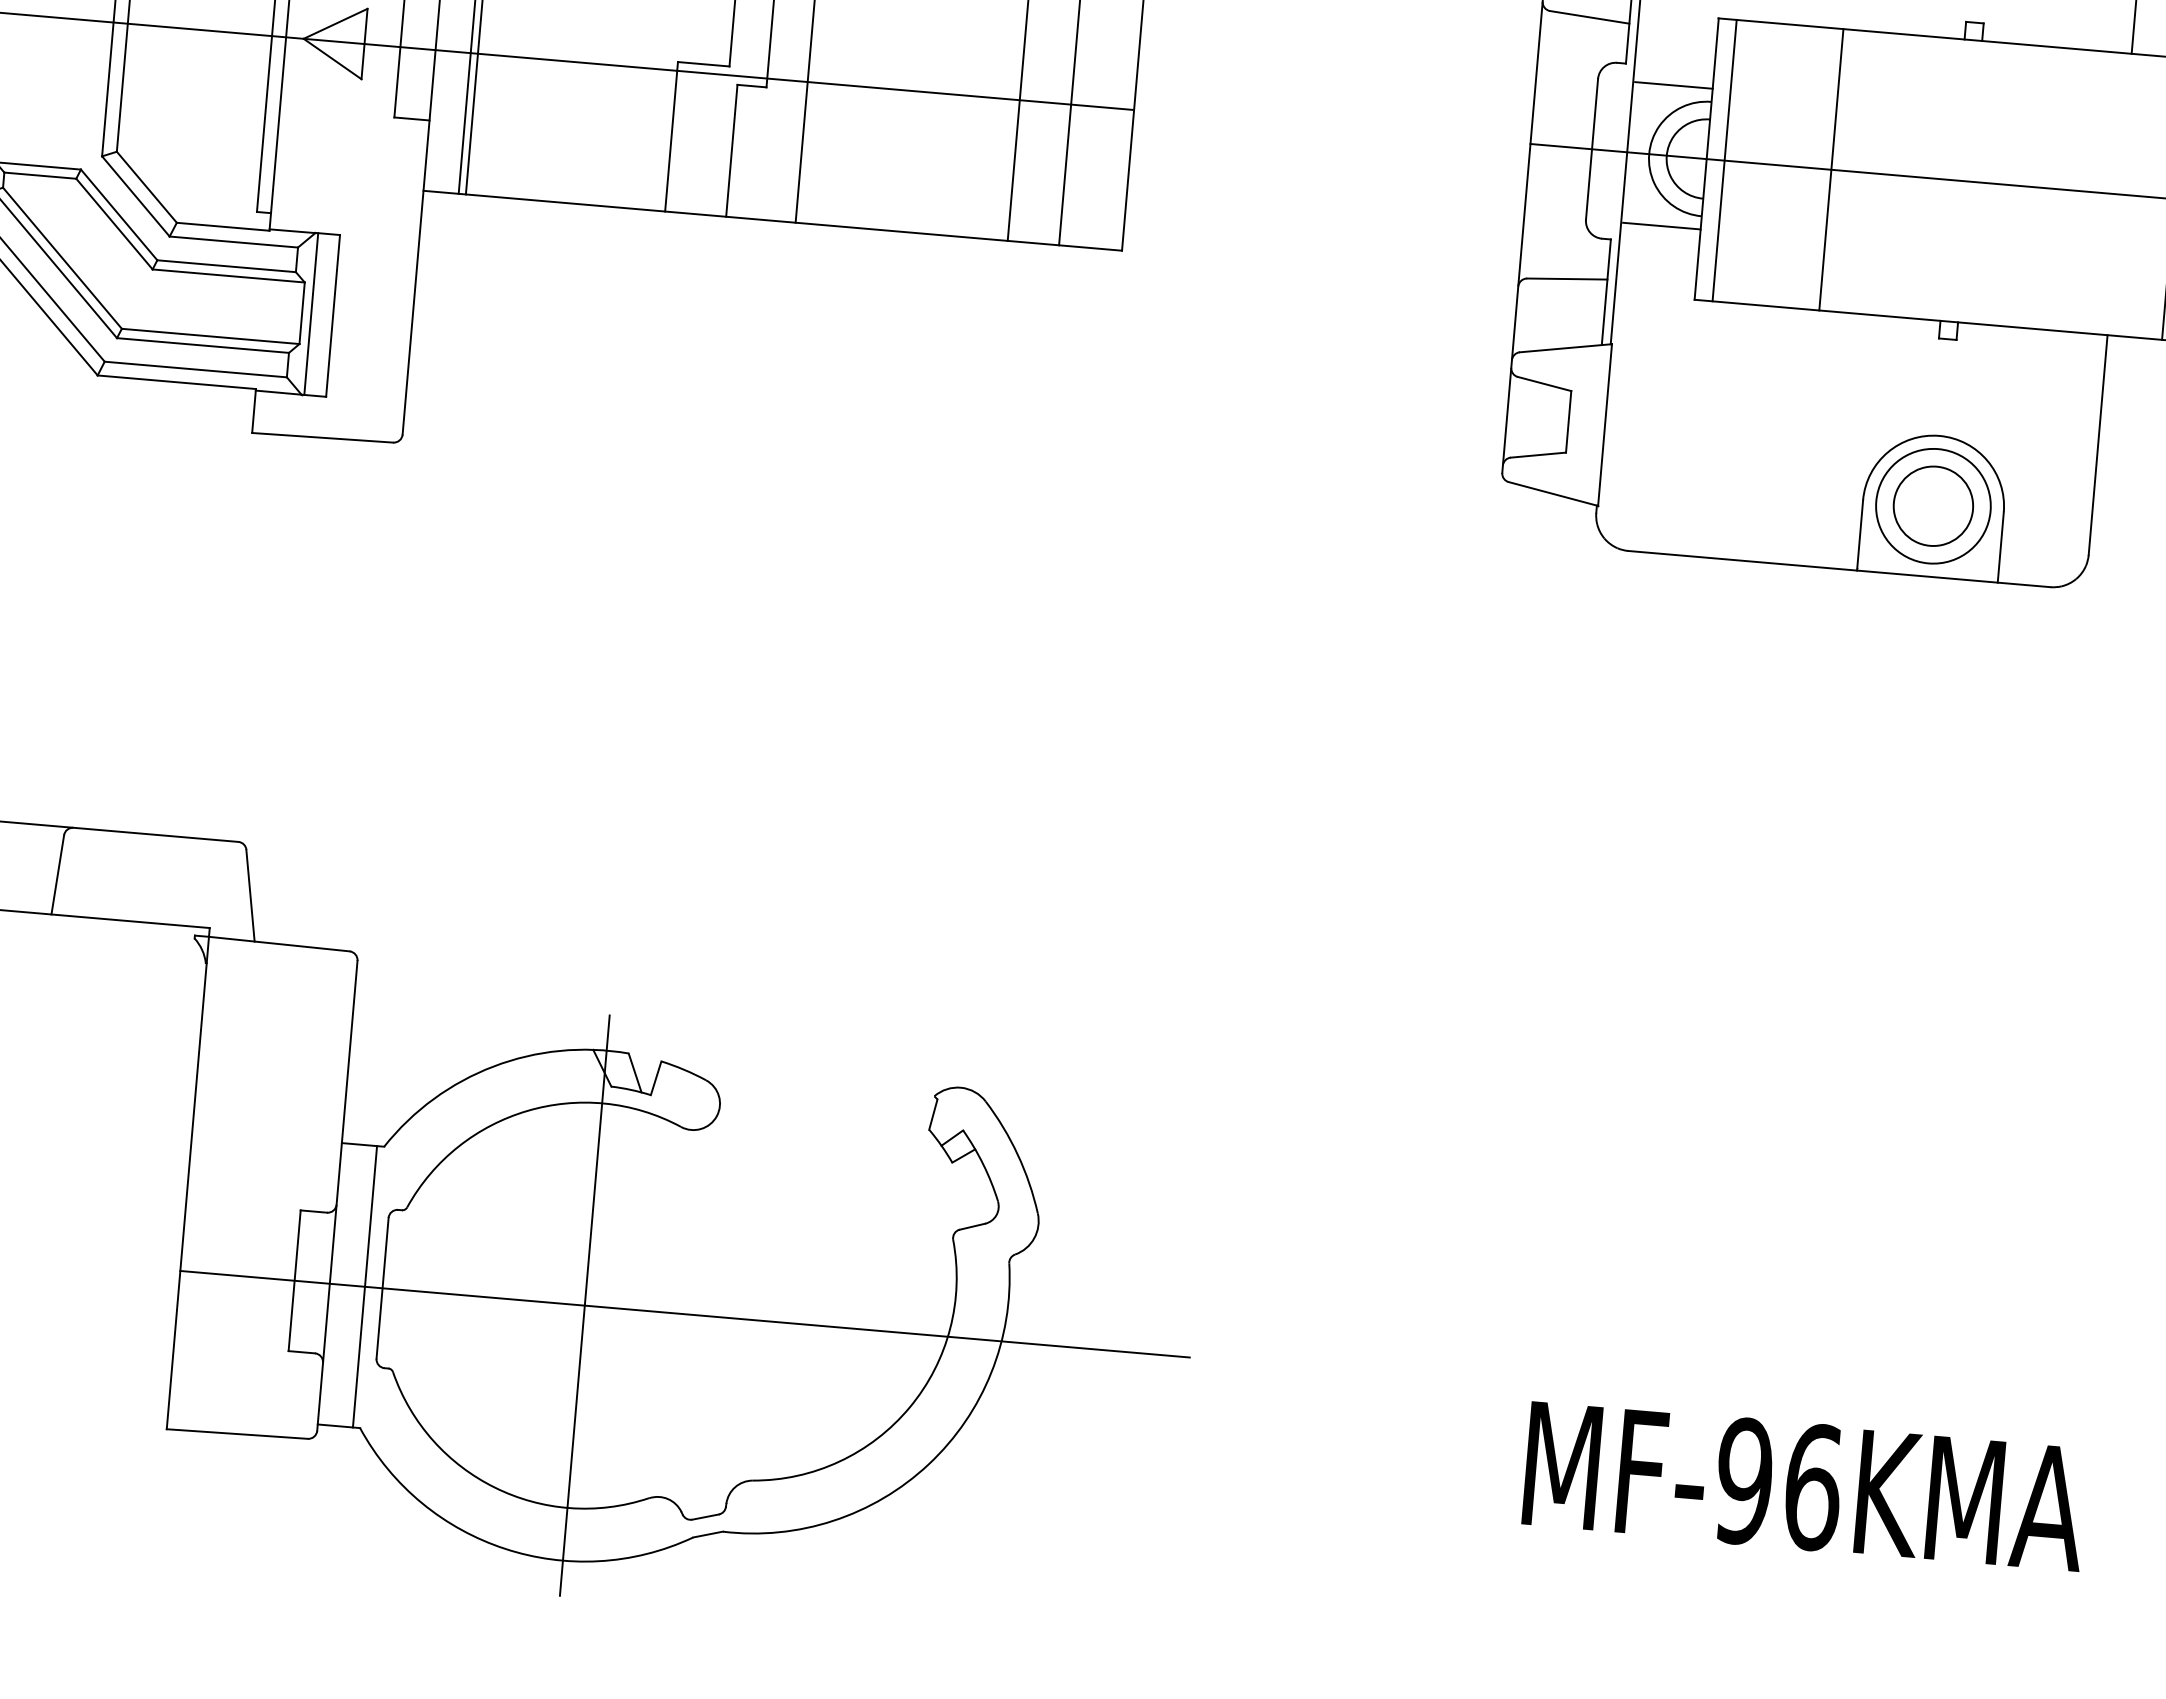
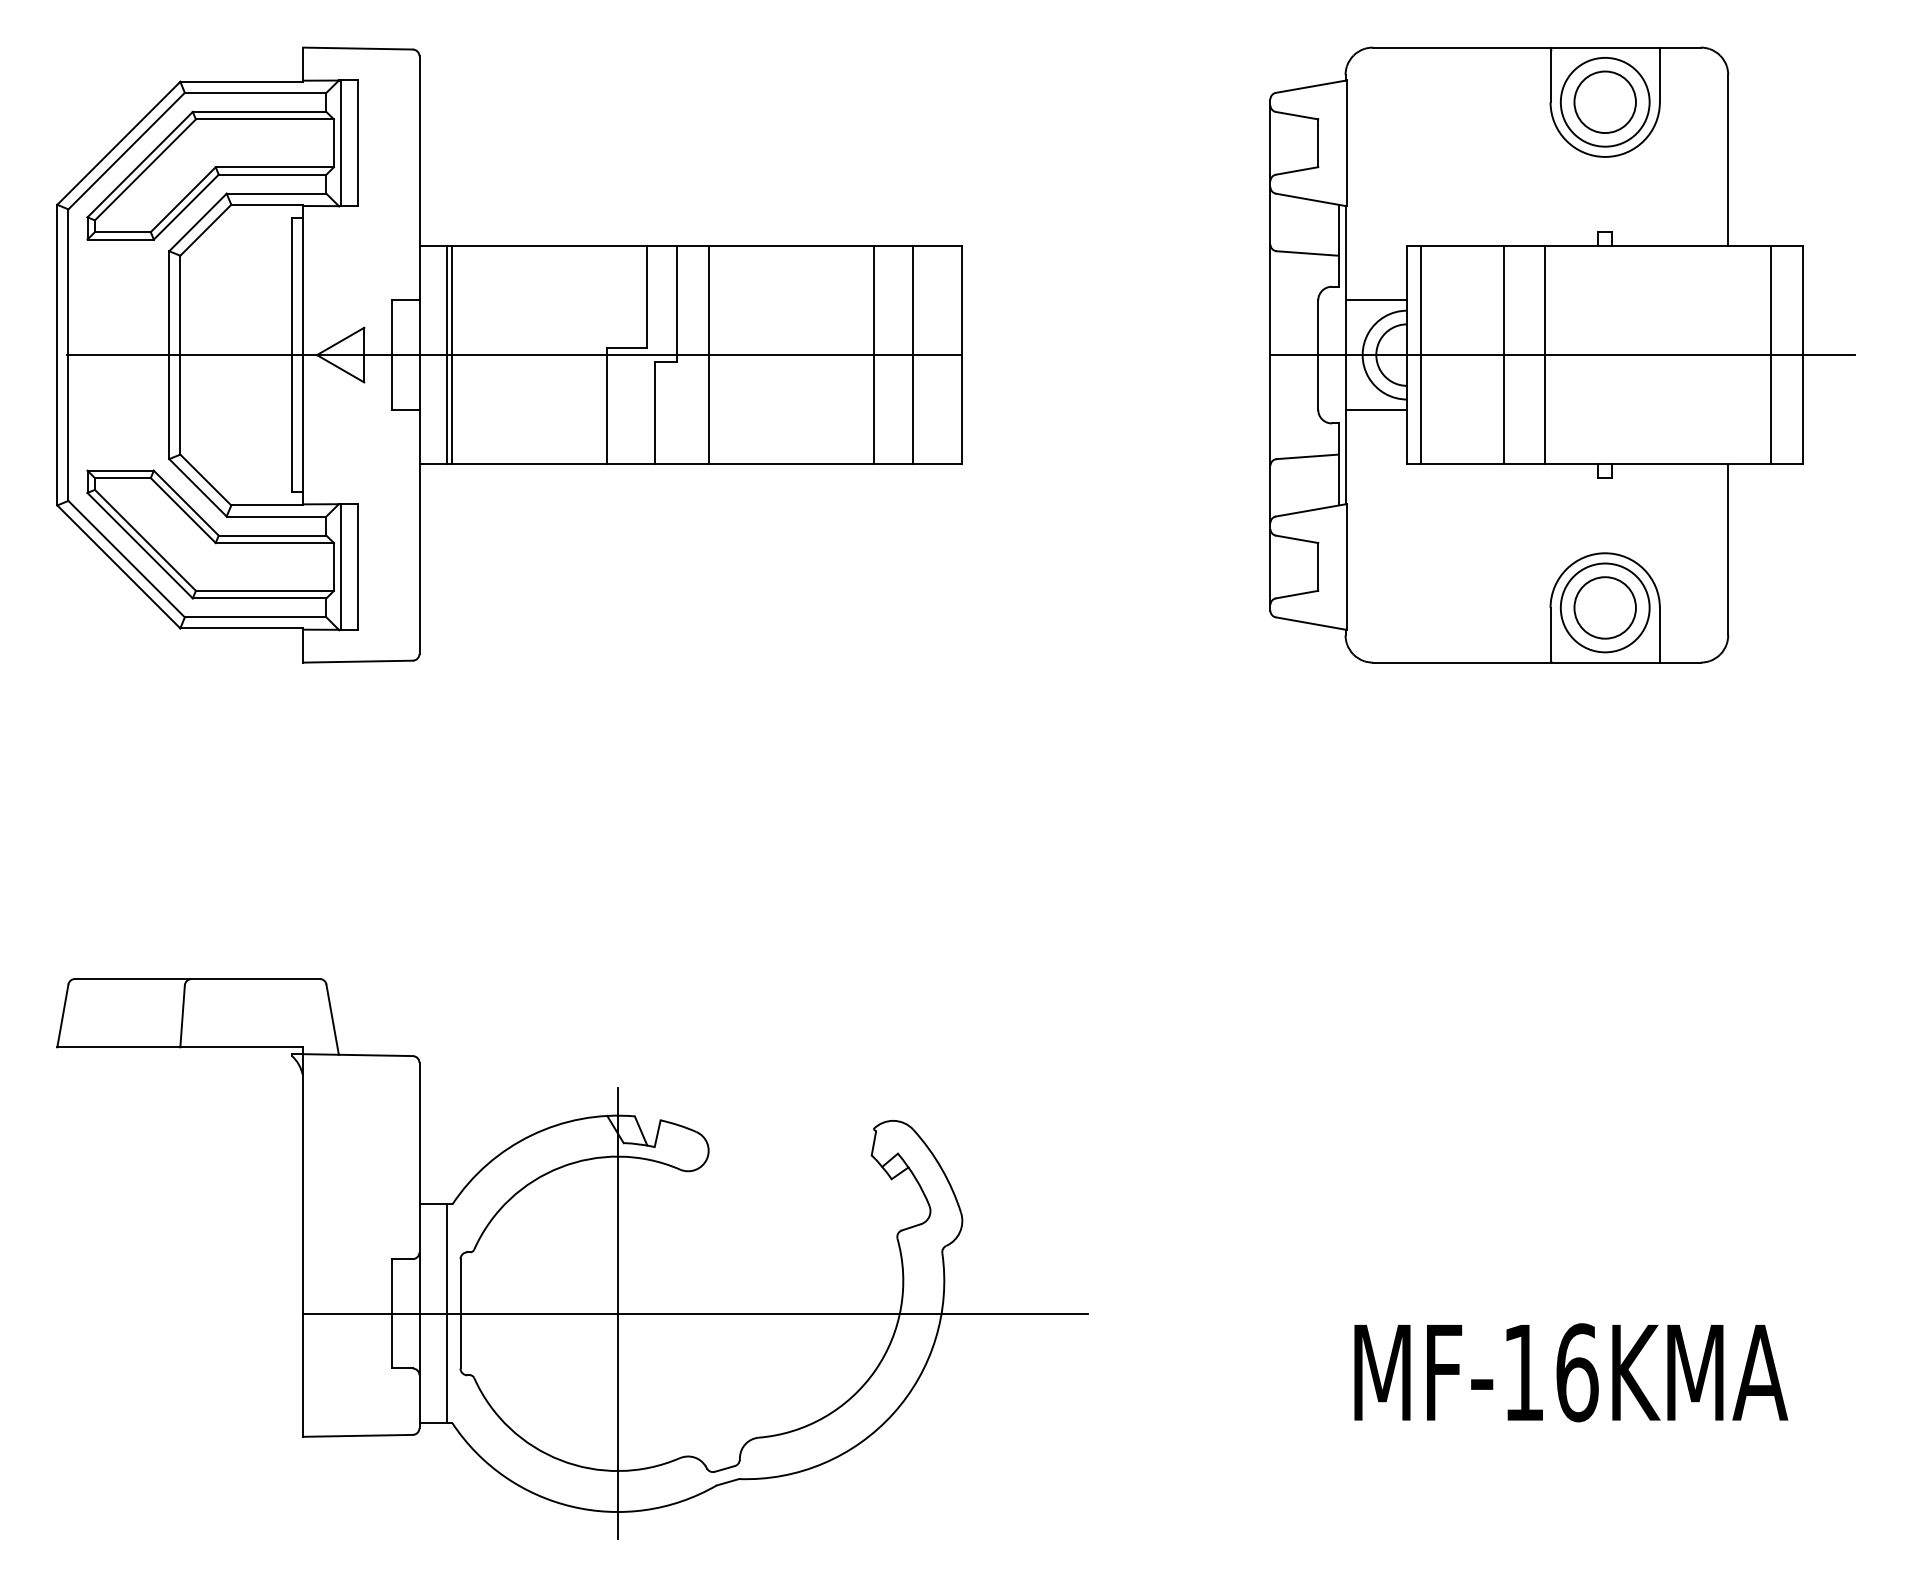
line: (1883, 173) -> (1544, 354), added
text: (1743, 1481) -> (1523, 1372), MF-96KMA -> MF-16KMA

